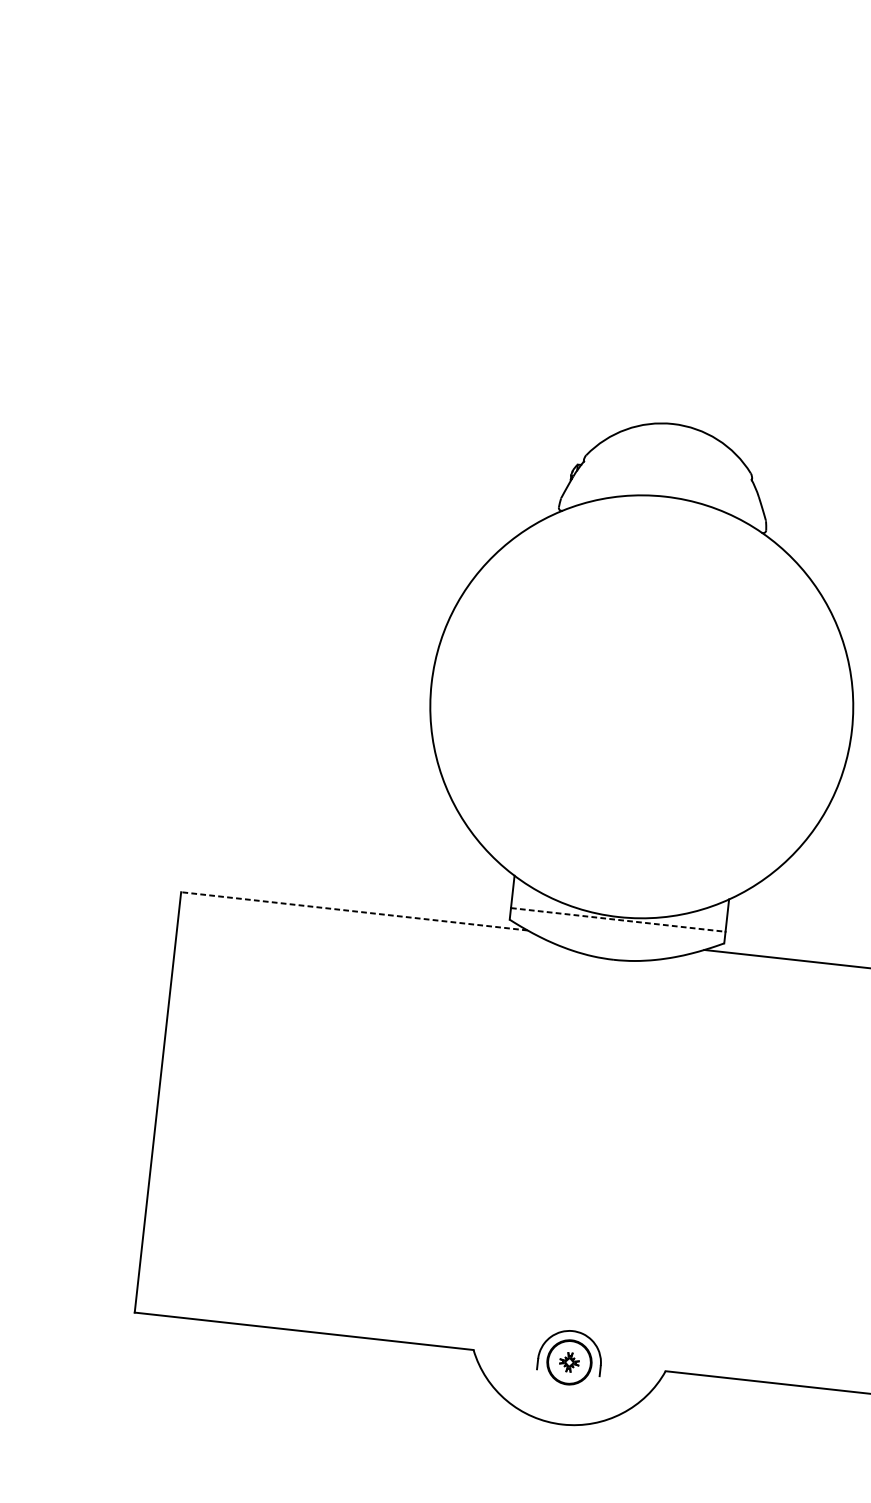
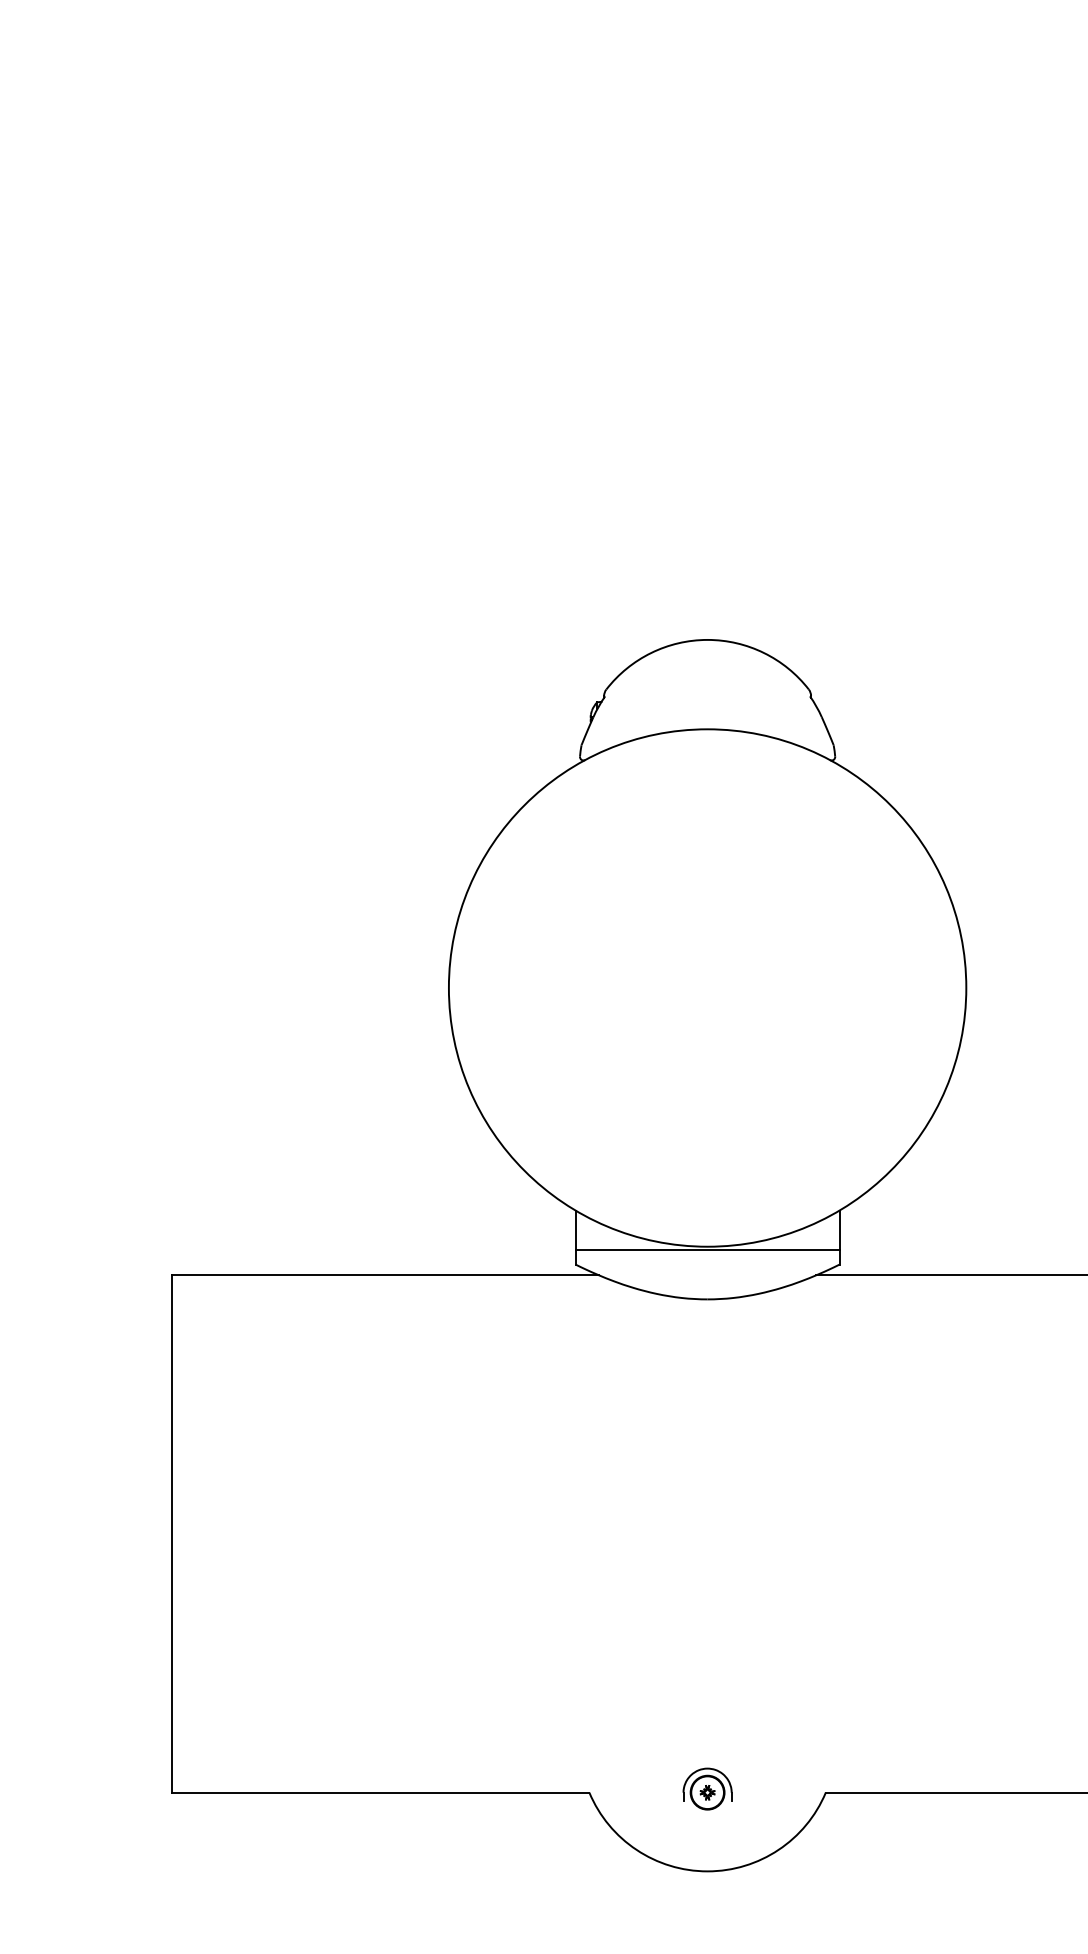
line: (354, 911) -> (385, 1275), dashed -> solid
line: (618, 920) -> (708, 1250), dashed -> solid
part: (569, 1357) -> (707, 1788), size x0.62

